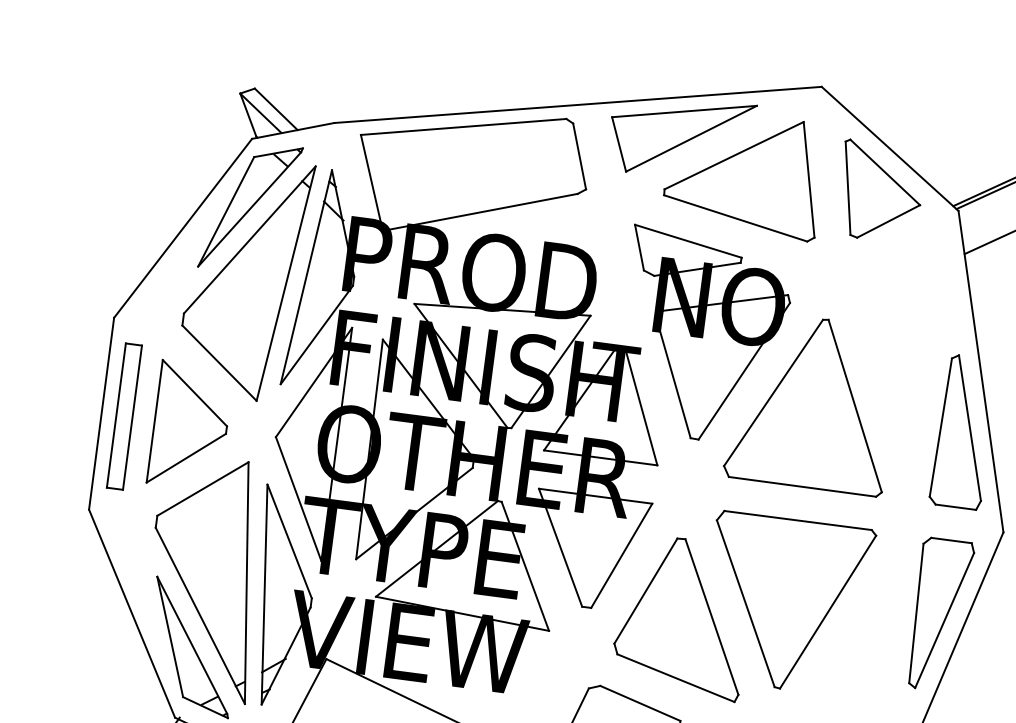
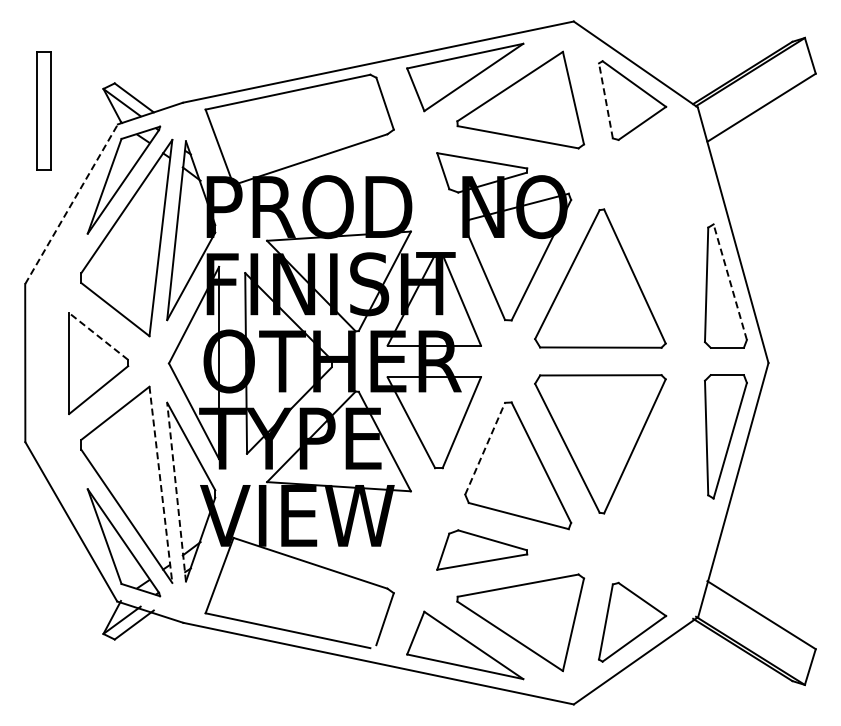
line: (847, 187) -> (605, 100), solid -> dashed
line: (183, 227) -> (71, 203), solid -> dashed
line: (194, 393) -> (98, 336), solid -> dashed
part: (123, 415) -> (43, 110), moved
line: (970, 427) -> (730, 281), solid -> dashed
line: (246, 582) -> (160, 484), solid -> dashed
line: (646, 590) -> (485, 448), solid -> dashed
line: (264, 594) -> (176, 492), solid -> dashed

